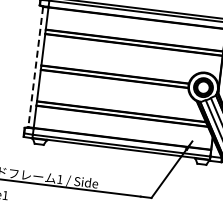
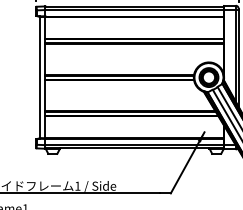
line: (35, 67) -> (39, 78), dashed -> solid

